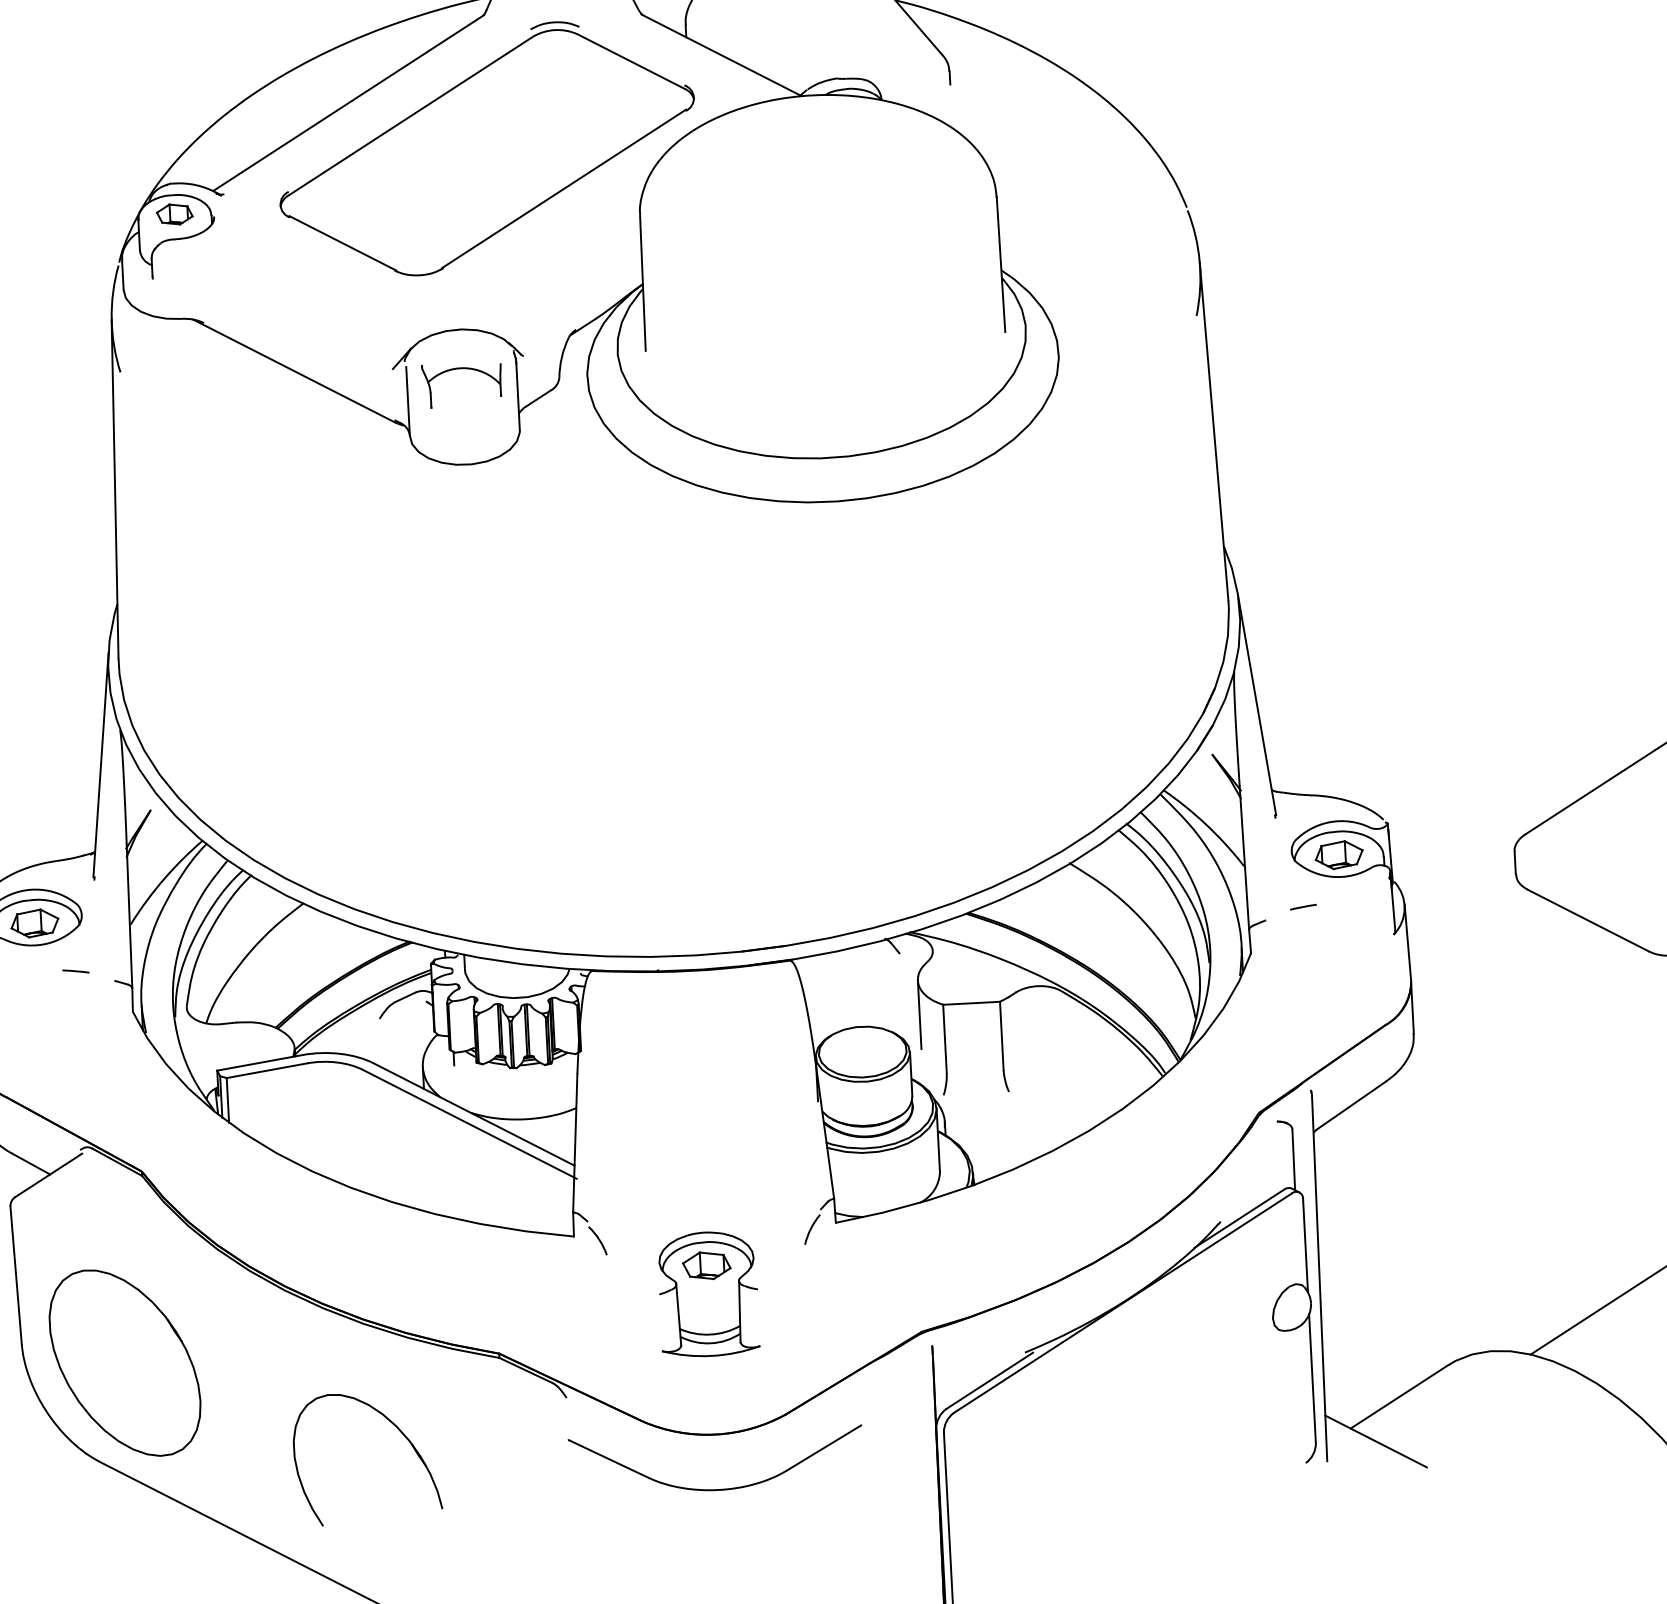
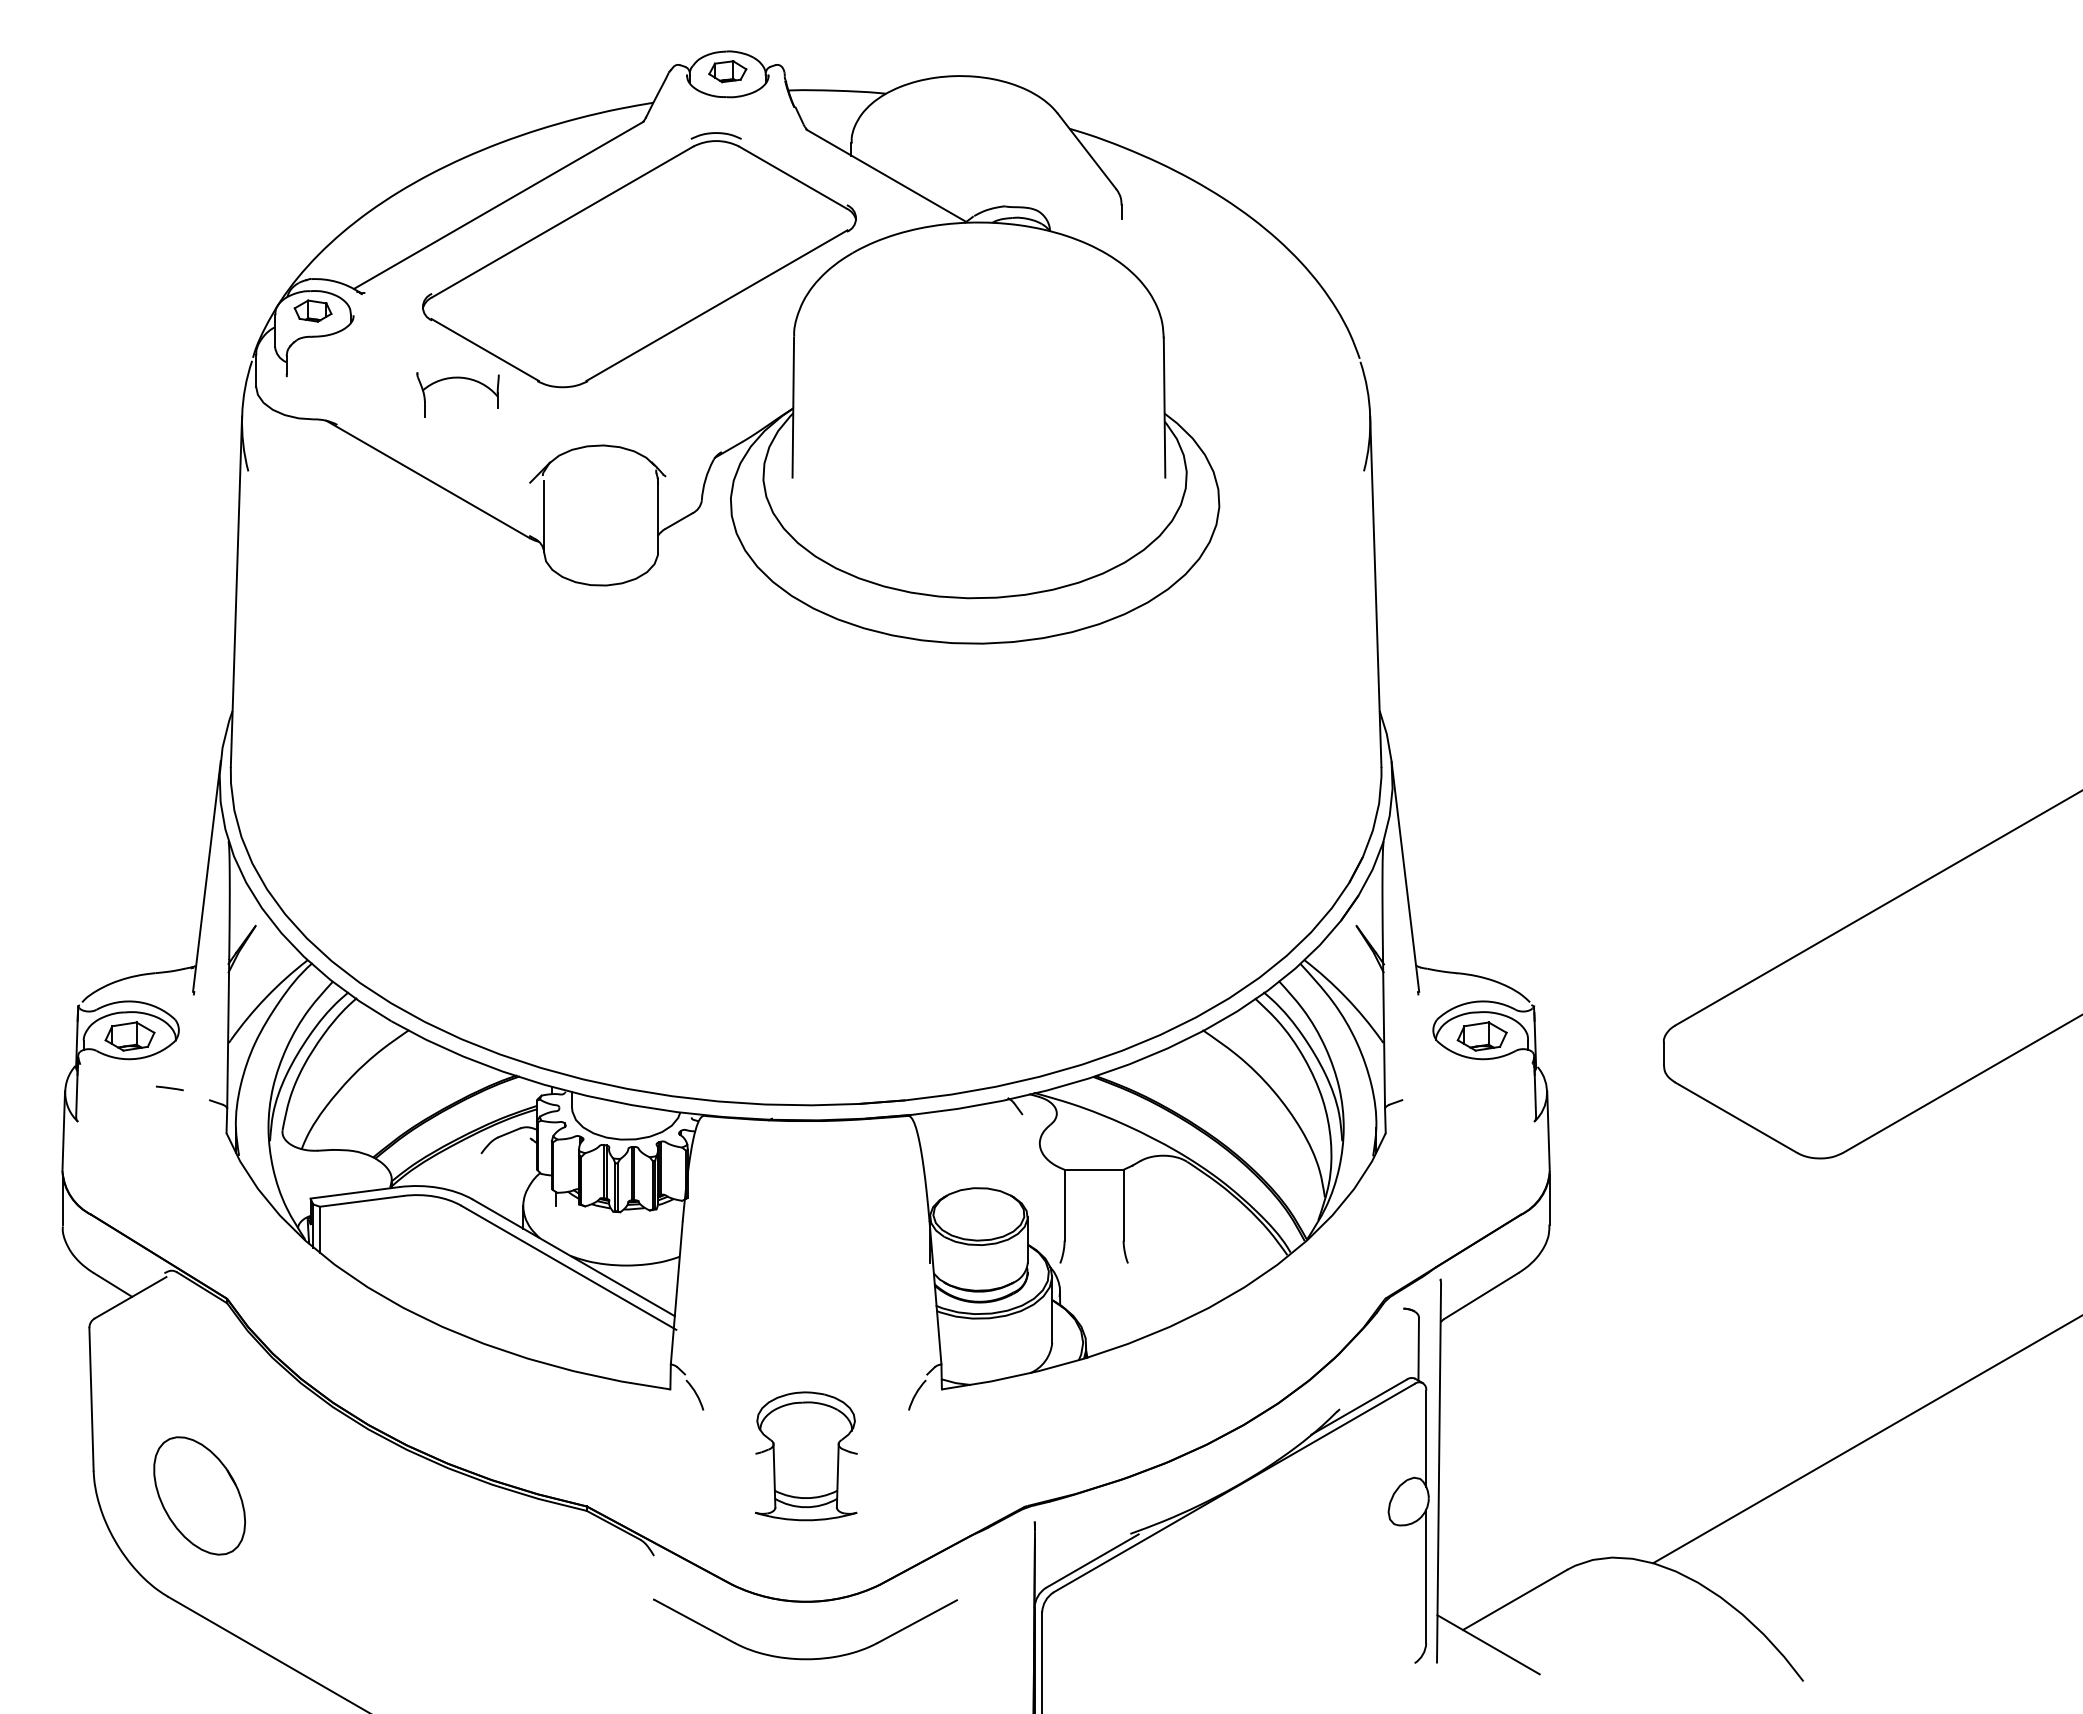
part: (460, 369) -> (457, 378), moved
line: (1303, 907) -> (1442, 1088), removed
line: (919, 1014) -> (1039, 1178), removed
part: (706, 1265) -> (805, 1426), removed
part: (125, 1362) -> (199, 1495), size x0.6
part: (398, 1430) -> (478, 1580), removed

